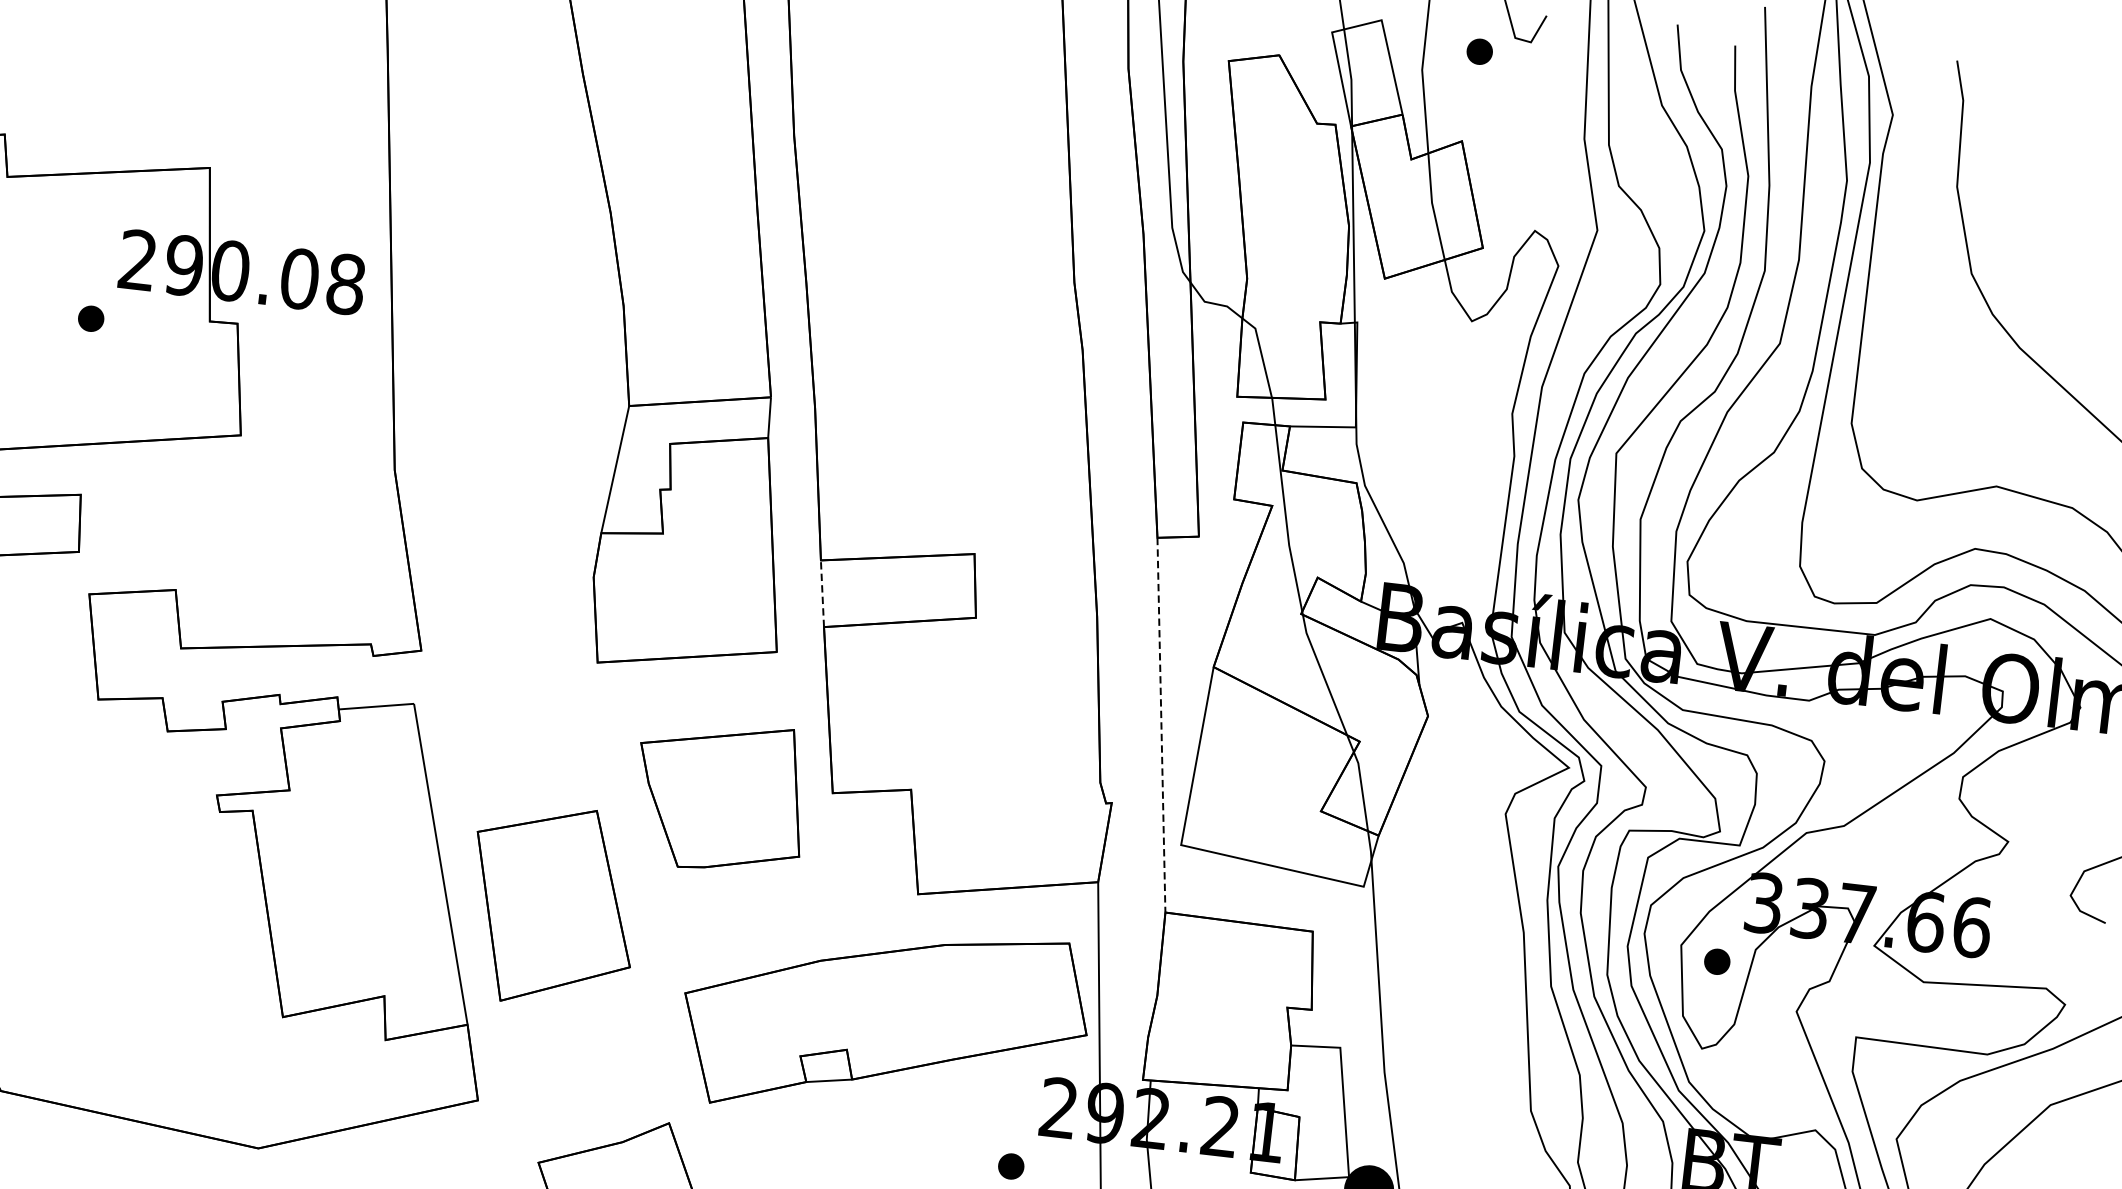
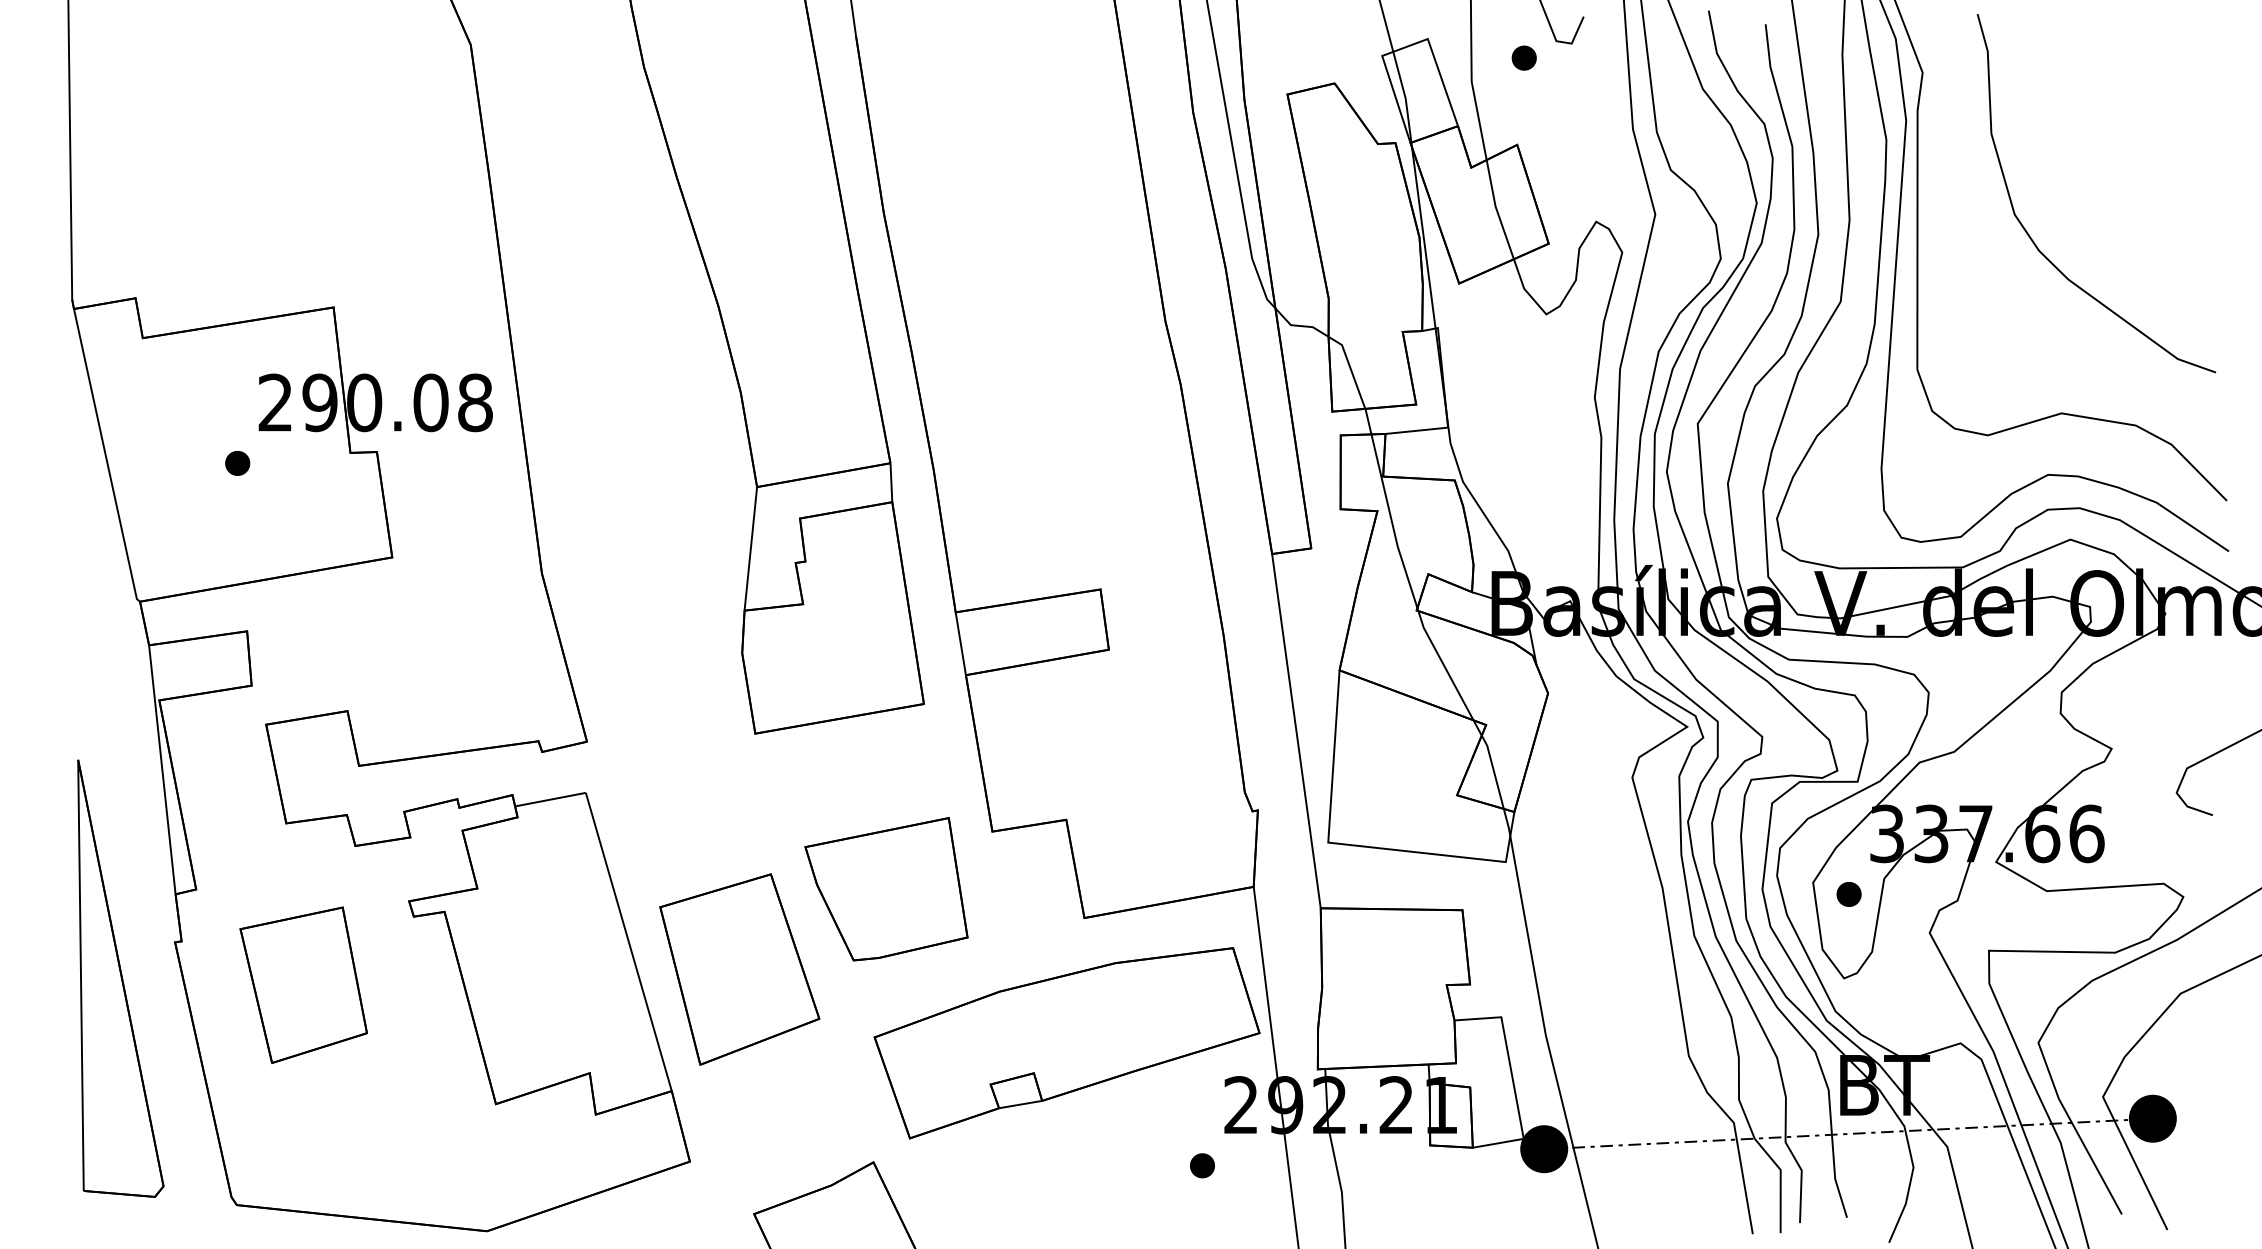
line: (822, 593) -> (960, 643), dashed -> solid
line: (1161, 725) -> (1296, 731), dashed -> solid
part: (720, 796) -> (886, 889), moved
part: (96, 869) -> (303, 984), added

